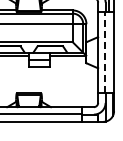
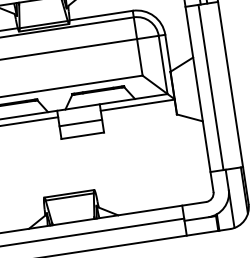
line: (104, 52) -> (210, 87), dashed -> solid

